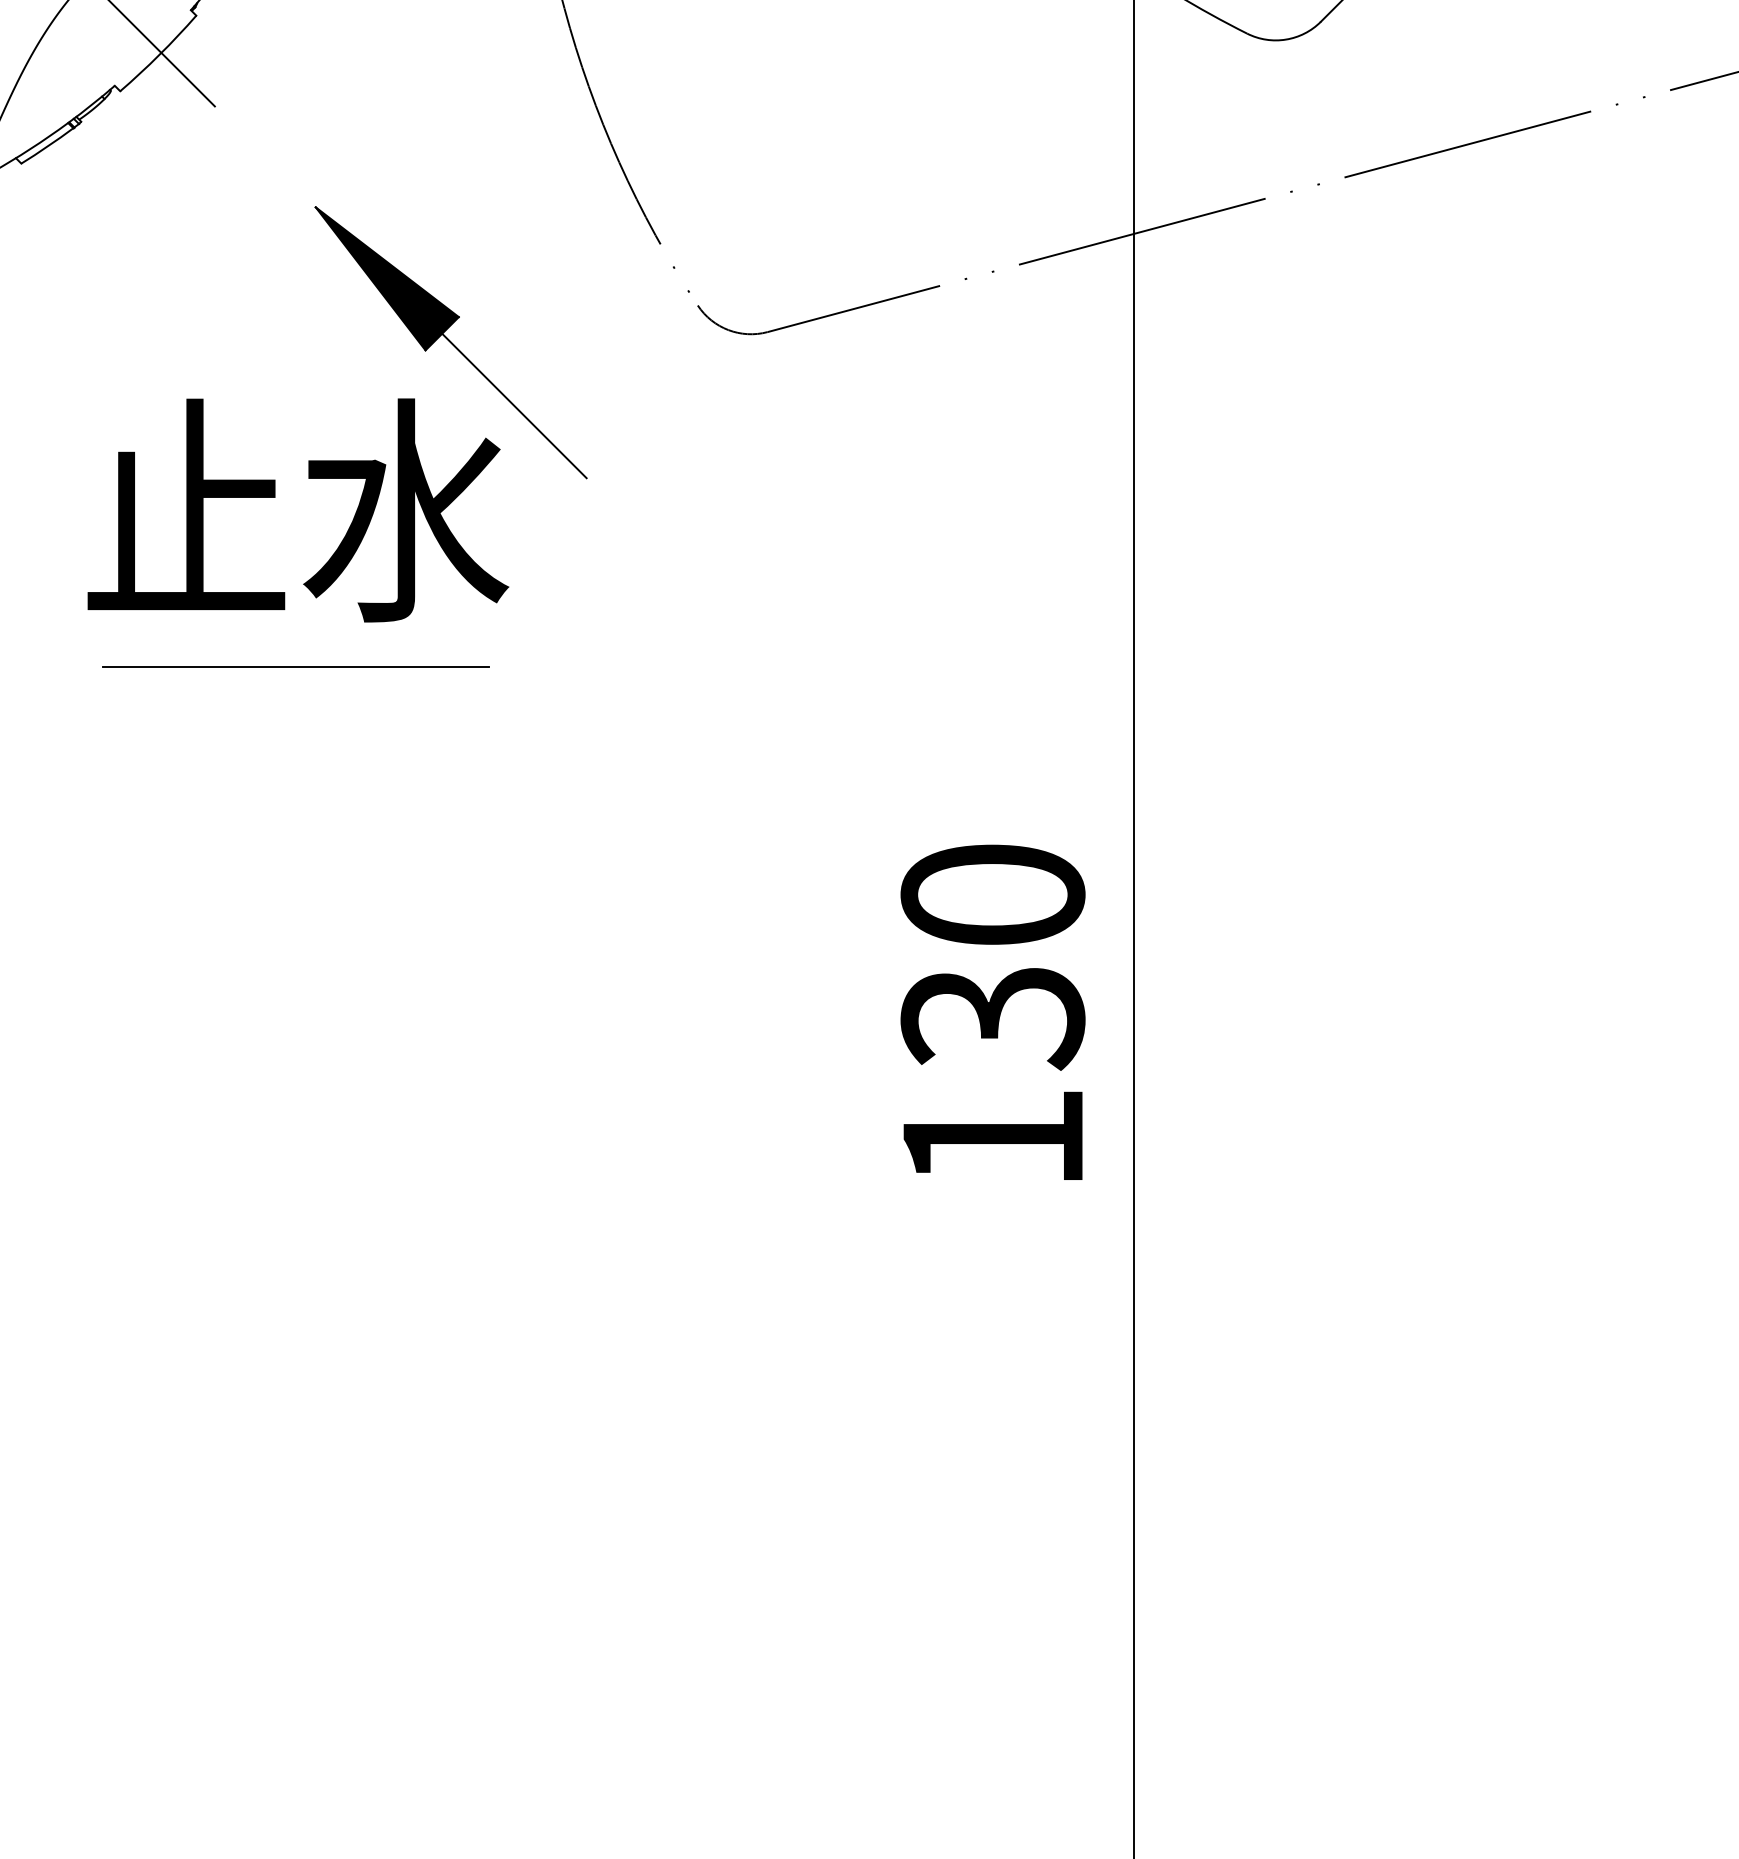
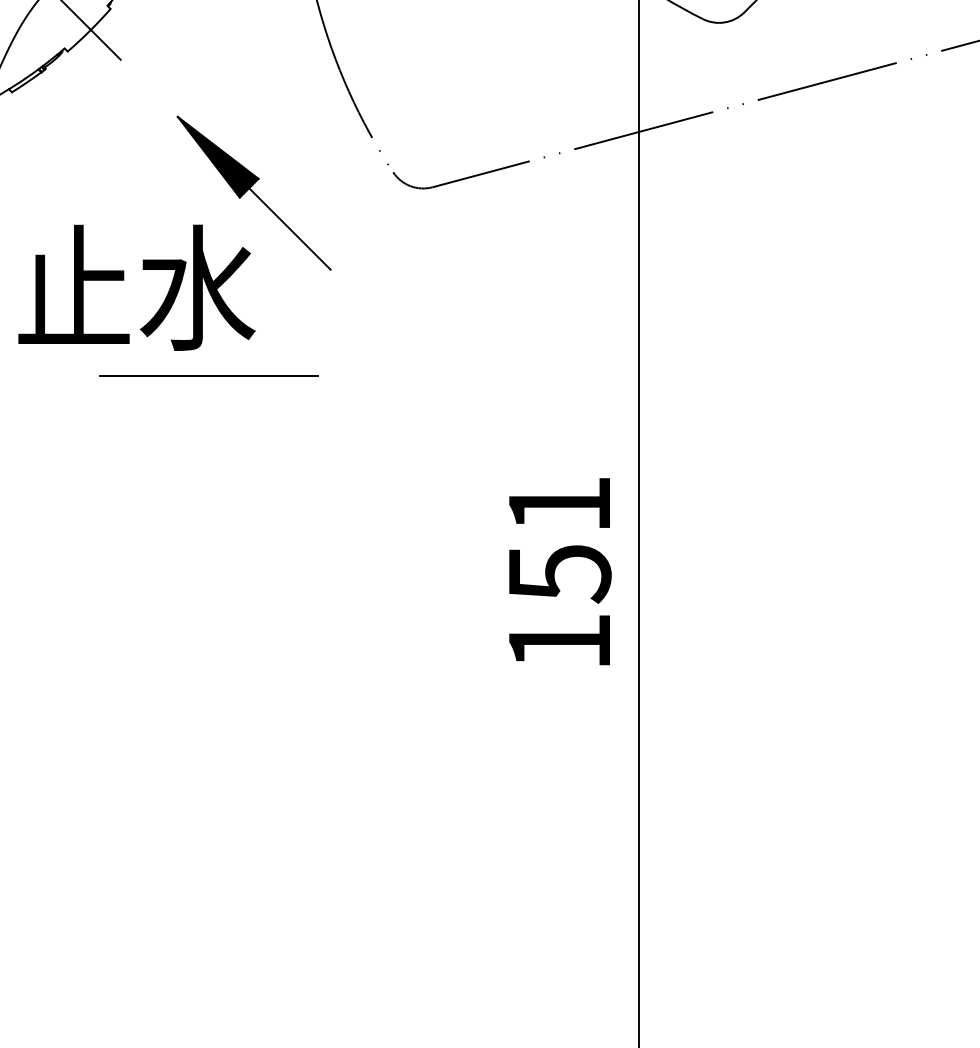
text: (297, 509) -> (136, 287), moved
line: (295, 666) -> (208, 375), moved
text: (992, 957) -> (559, 539), 130 -> 151

